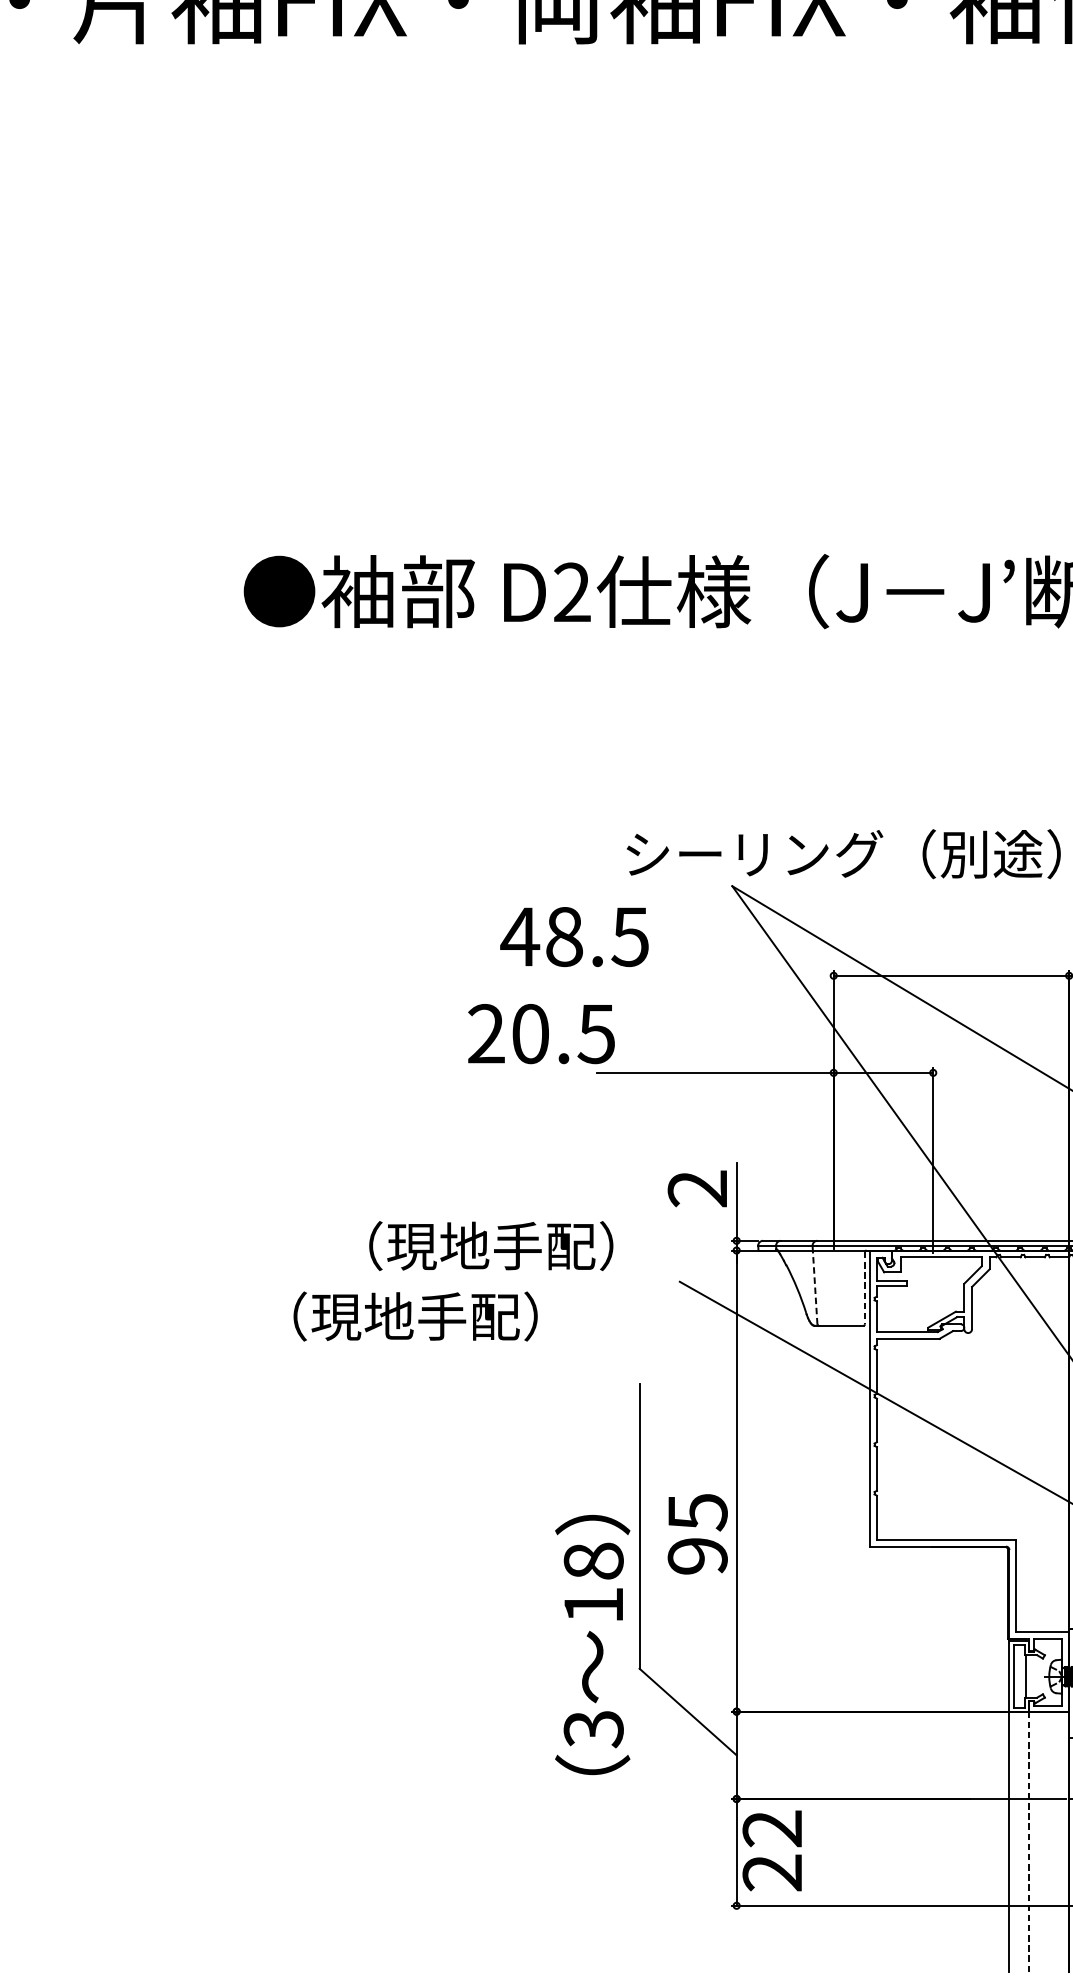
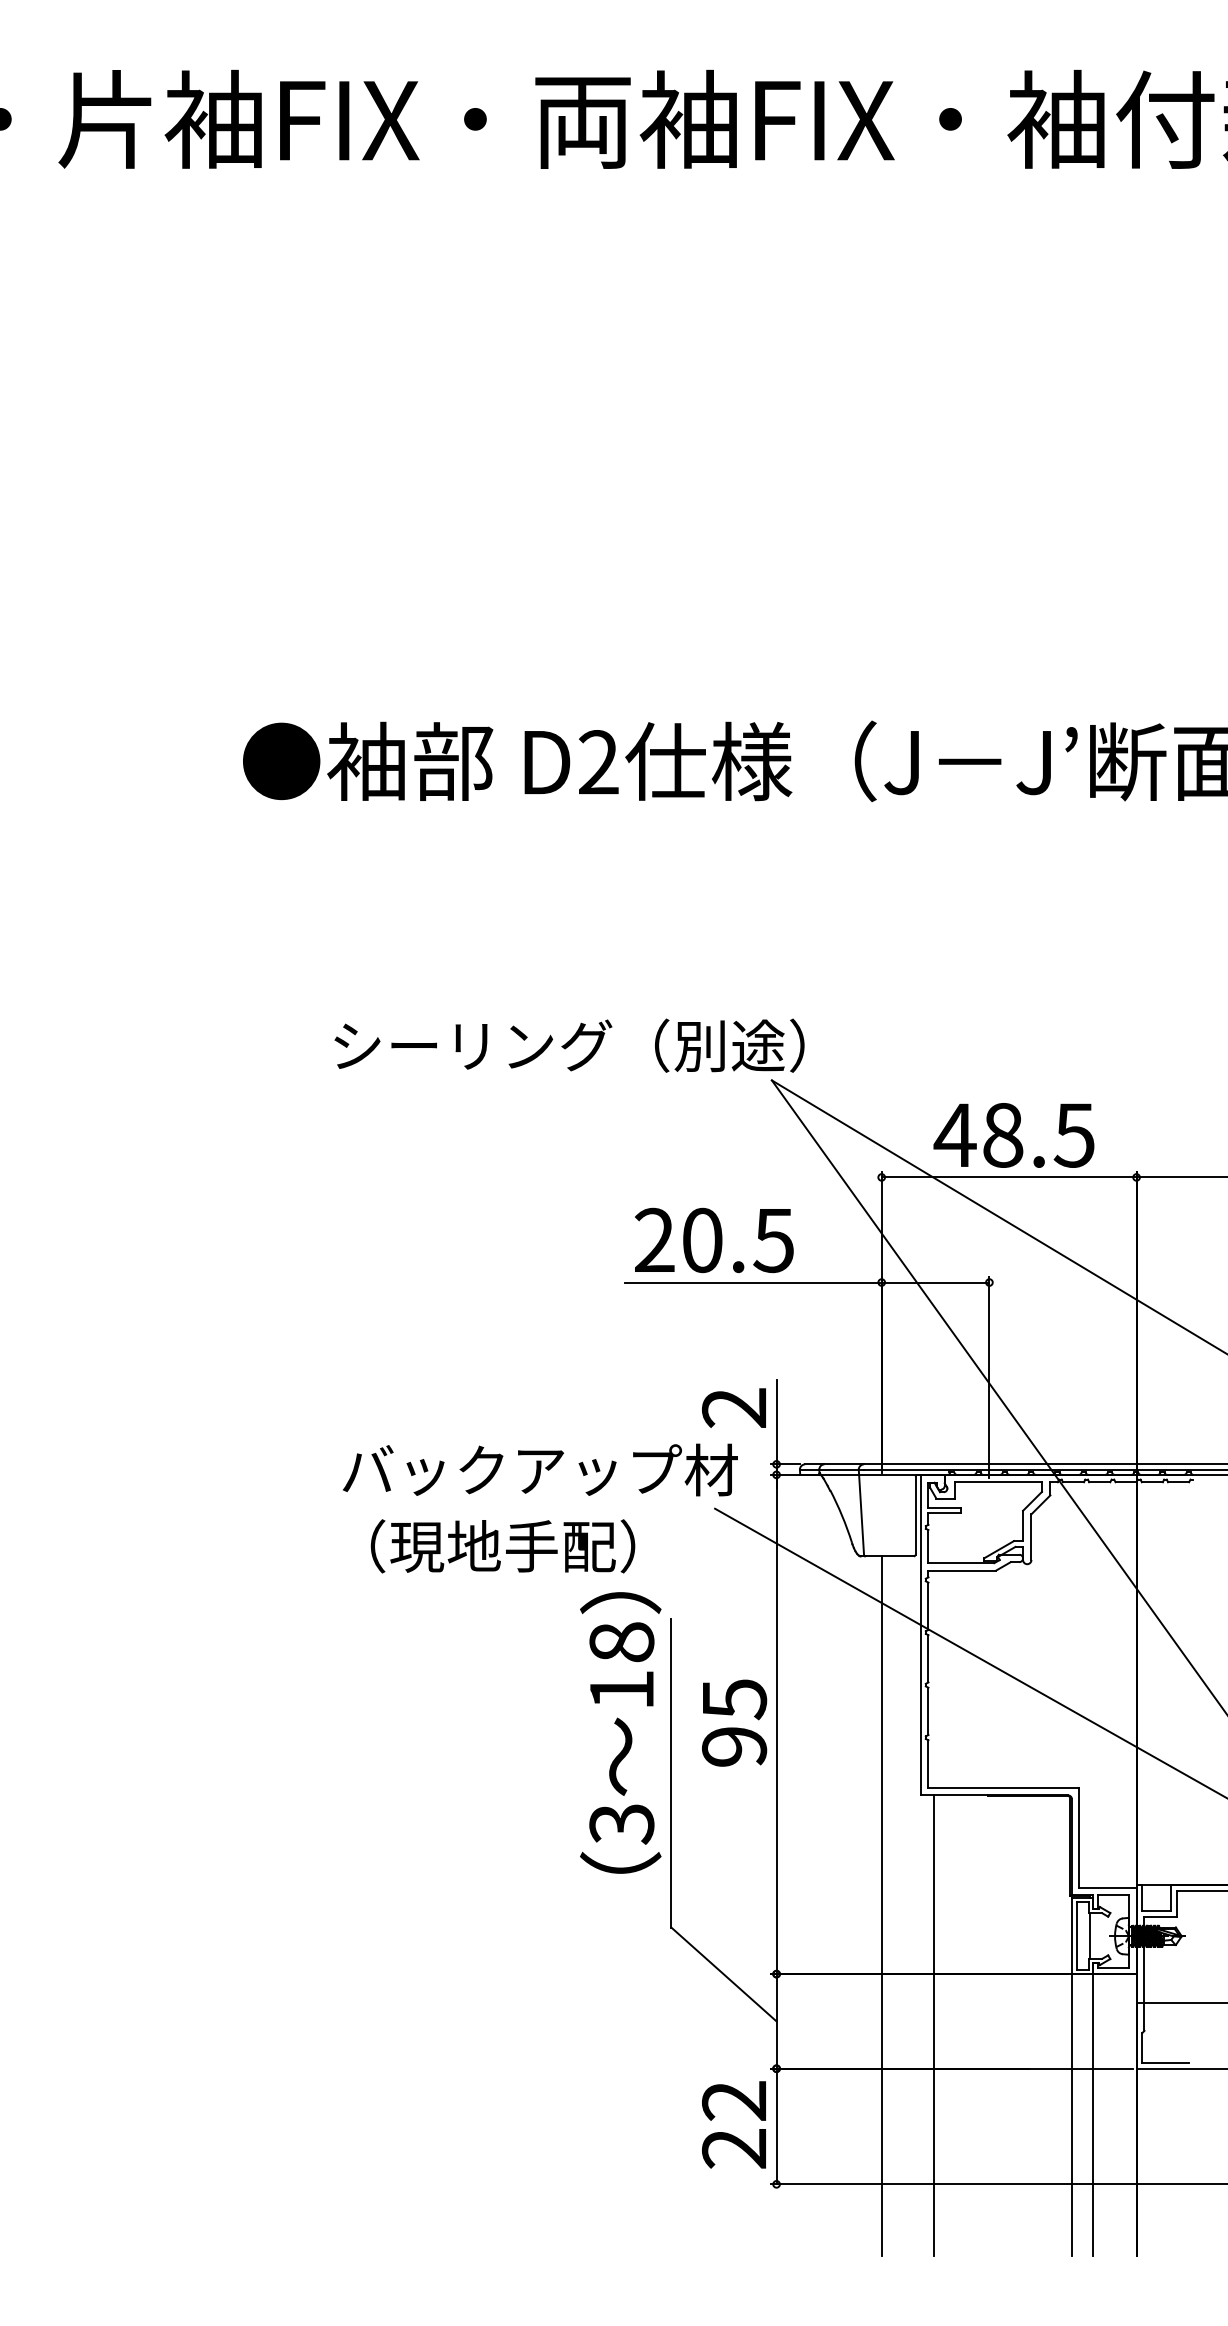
text: (843, 853) -> (569, 1045), moved
text: (574, 937) -> (1013, 1135), moved
text: (541, 1034) -> (714, 1240), moved
text: (517, 1246) -> (539, 1470), （現地手配） -> バックアップ材
line: (815, 1285) -> (861, 1512), dashed -> solid
line: (864, 1288) -> (915, 1516), dashed -> solid
text: (415, 1316) -> (502, 1546), moved
text: (697, 1533) -> (734, 1722), moved
text: (592, 1644) -> (620, 1732), moved
line: (833, 1649) -> (881, 1906), added
line: (882, 1759) -> (934, 2025), added
line: (1028, 1842) -> (1092, 2115), dashed -> solid
text: (771, 1850) -> (733, 2124), moved

